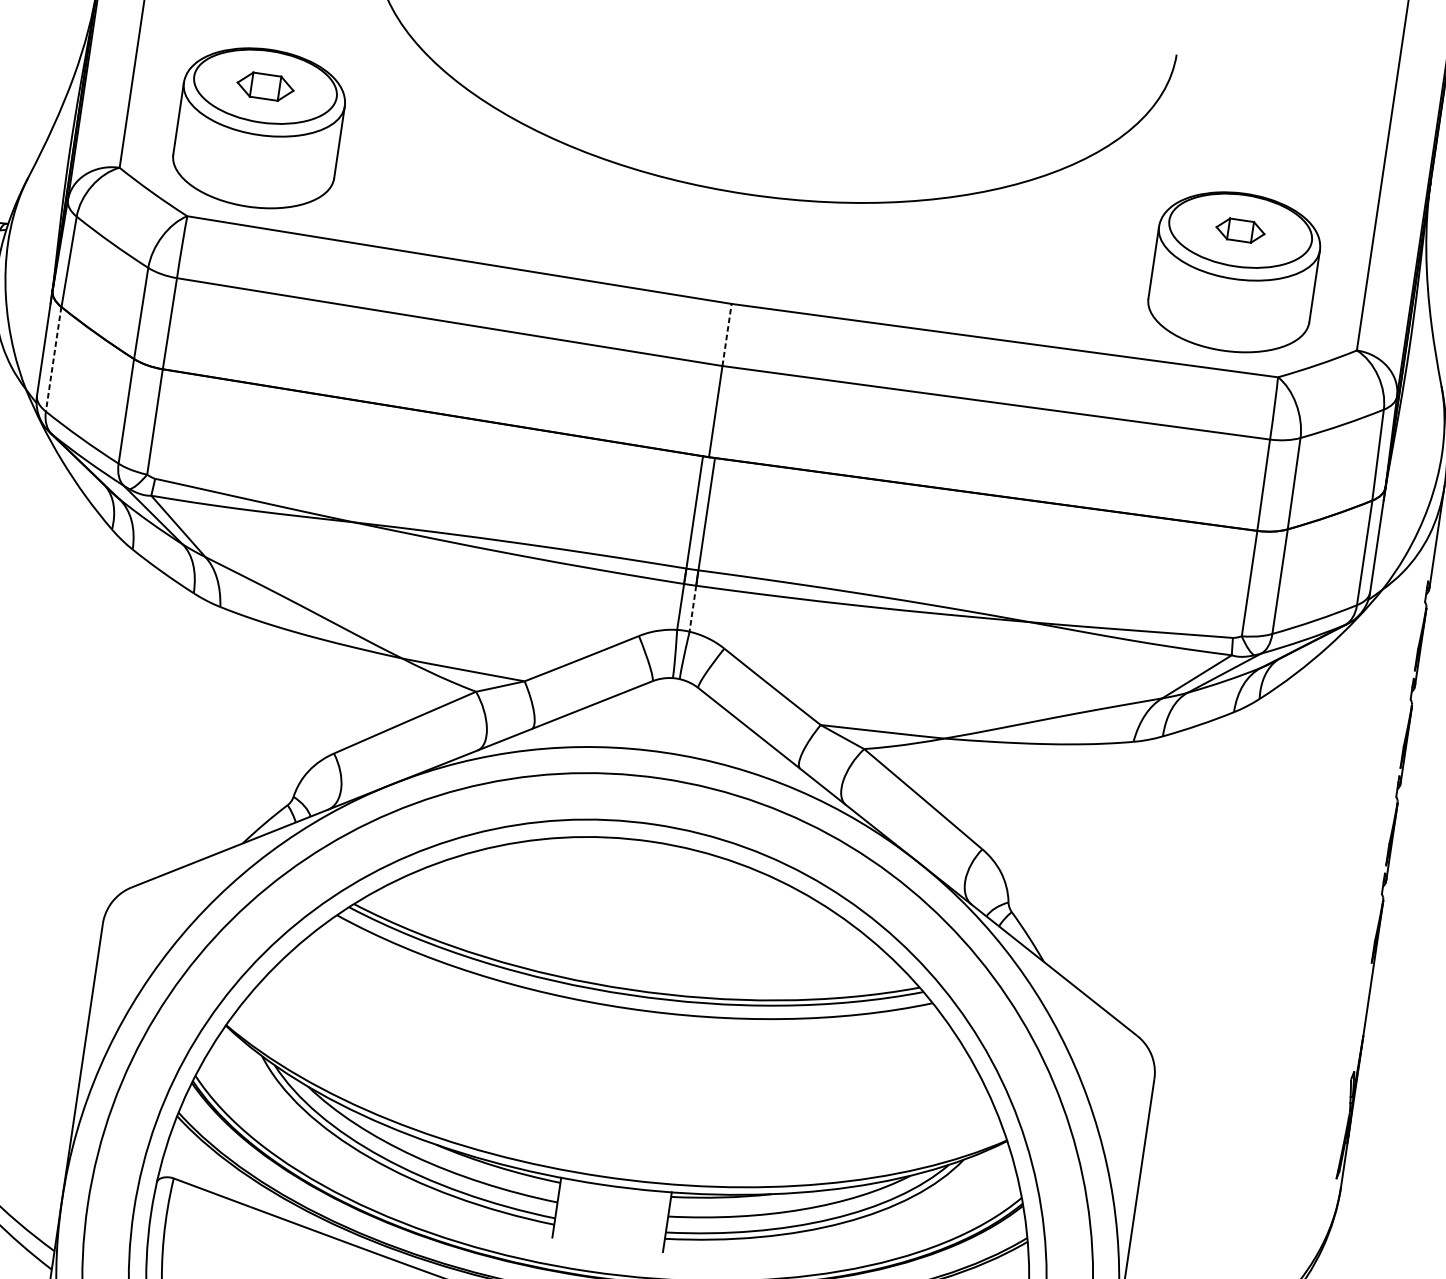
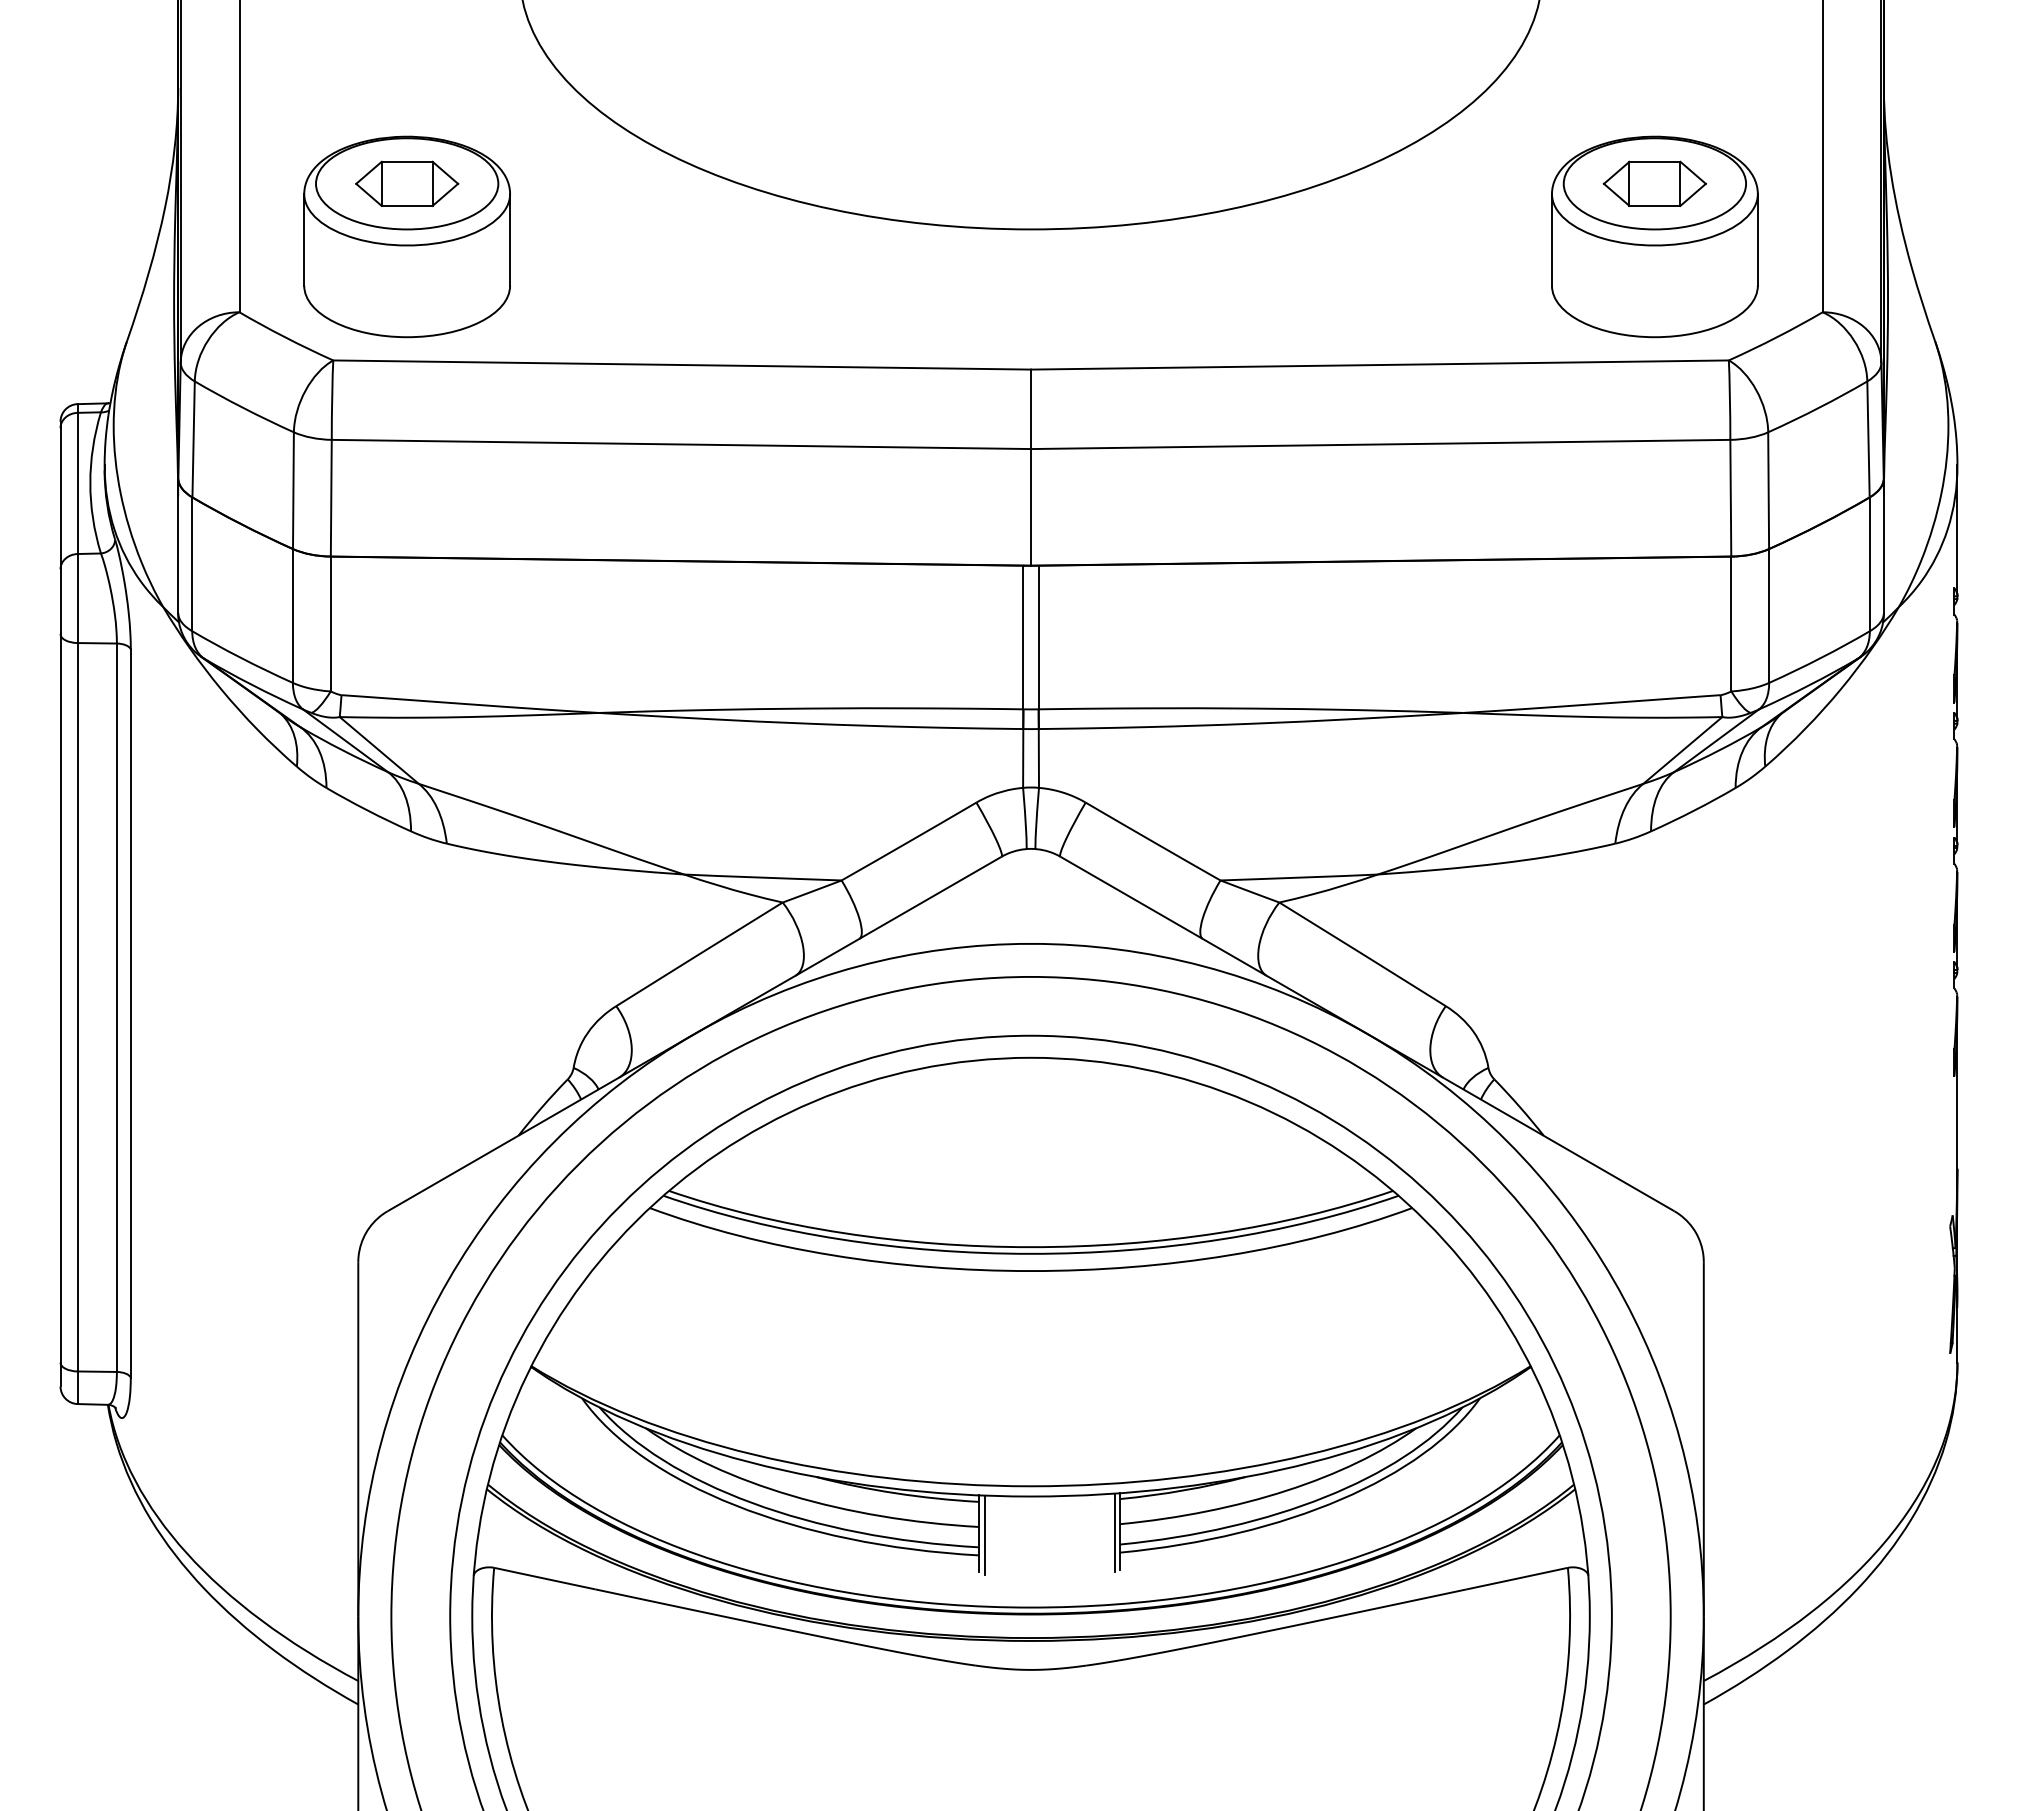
part: (265, 86) -> (407, 183), size x1.43
part: (1240, 230) -> (1654, 183), size x1.67
line: (727, 335) -> (1031, 409), dashed -> solid
line: (53, 359) -> (192, 564), dashed -> solid
line: (692, 608) -> (1038, 758), dashed -> solid
line: (560, 1208) -> (984, 1534), added
line: (663, 1222) -> (1115, 1532), added

